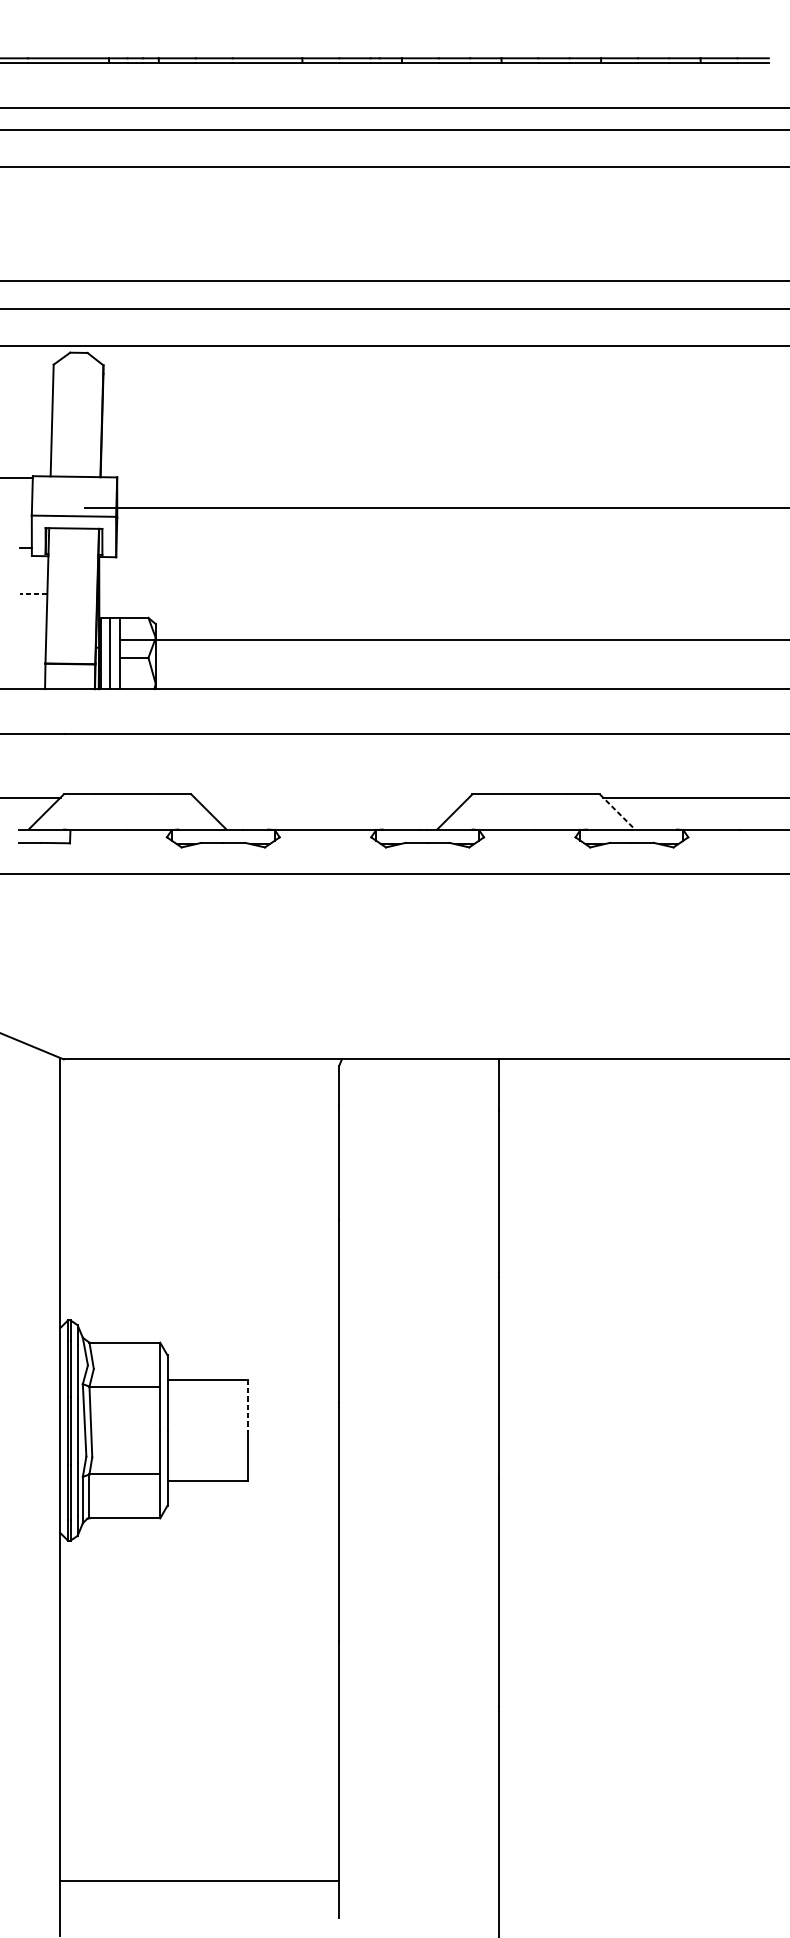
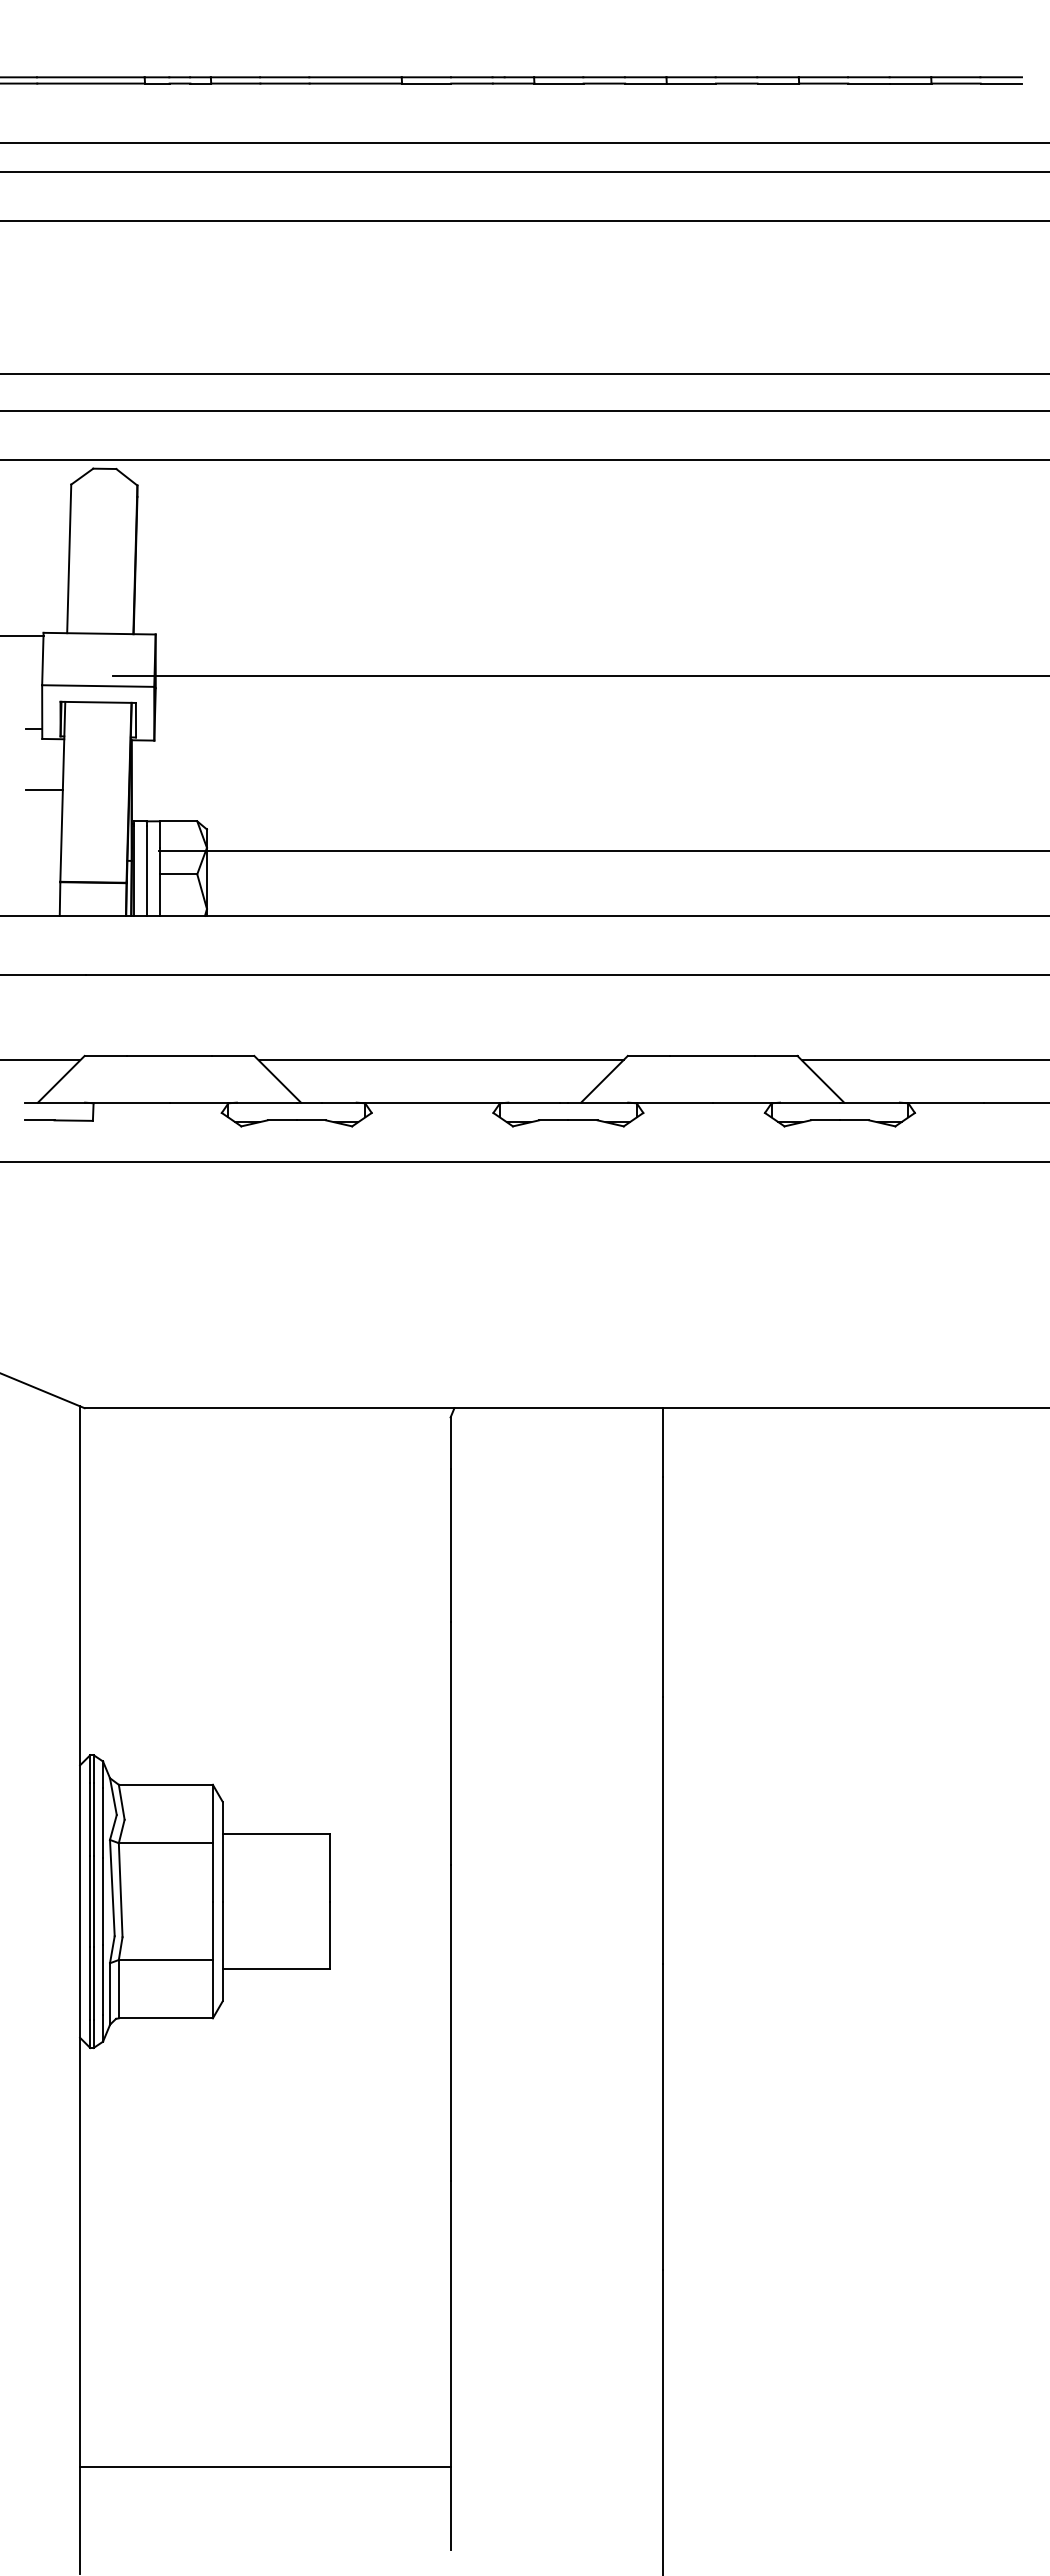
line: (33, 594) -> (44, 789), dashed -> solid
line: (331, 797) -> (440, 1060), added
line: (618, 812) -> (821, 1079), dashed -> solid
line: (248, 1404) -> (330, 1867), dashed -> solid
line: (199, 1881) -> (265, 2467), moved

